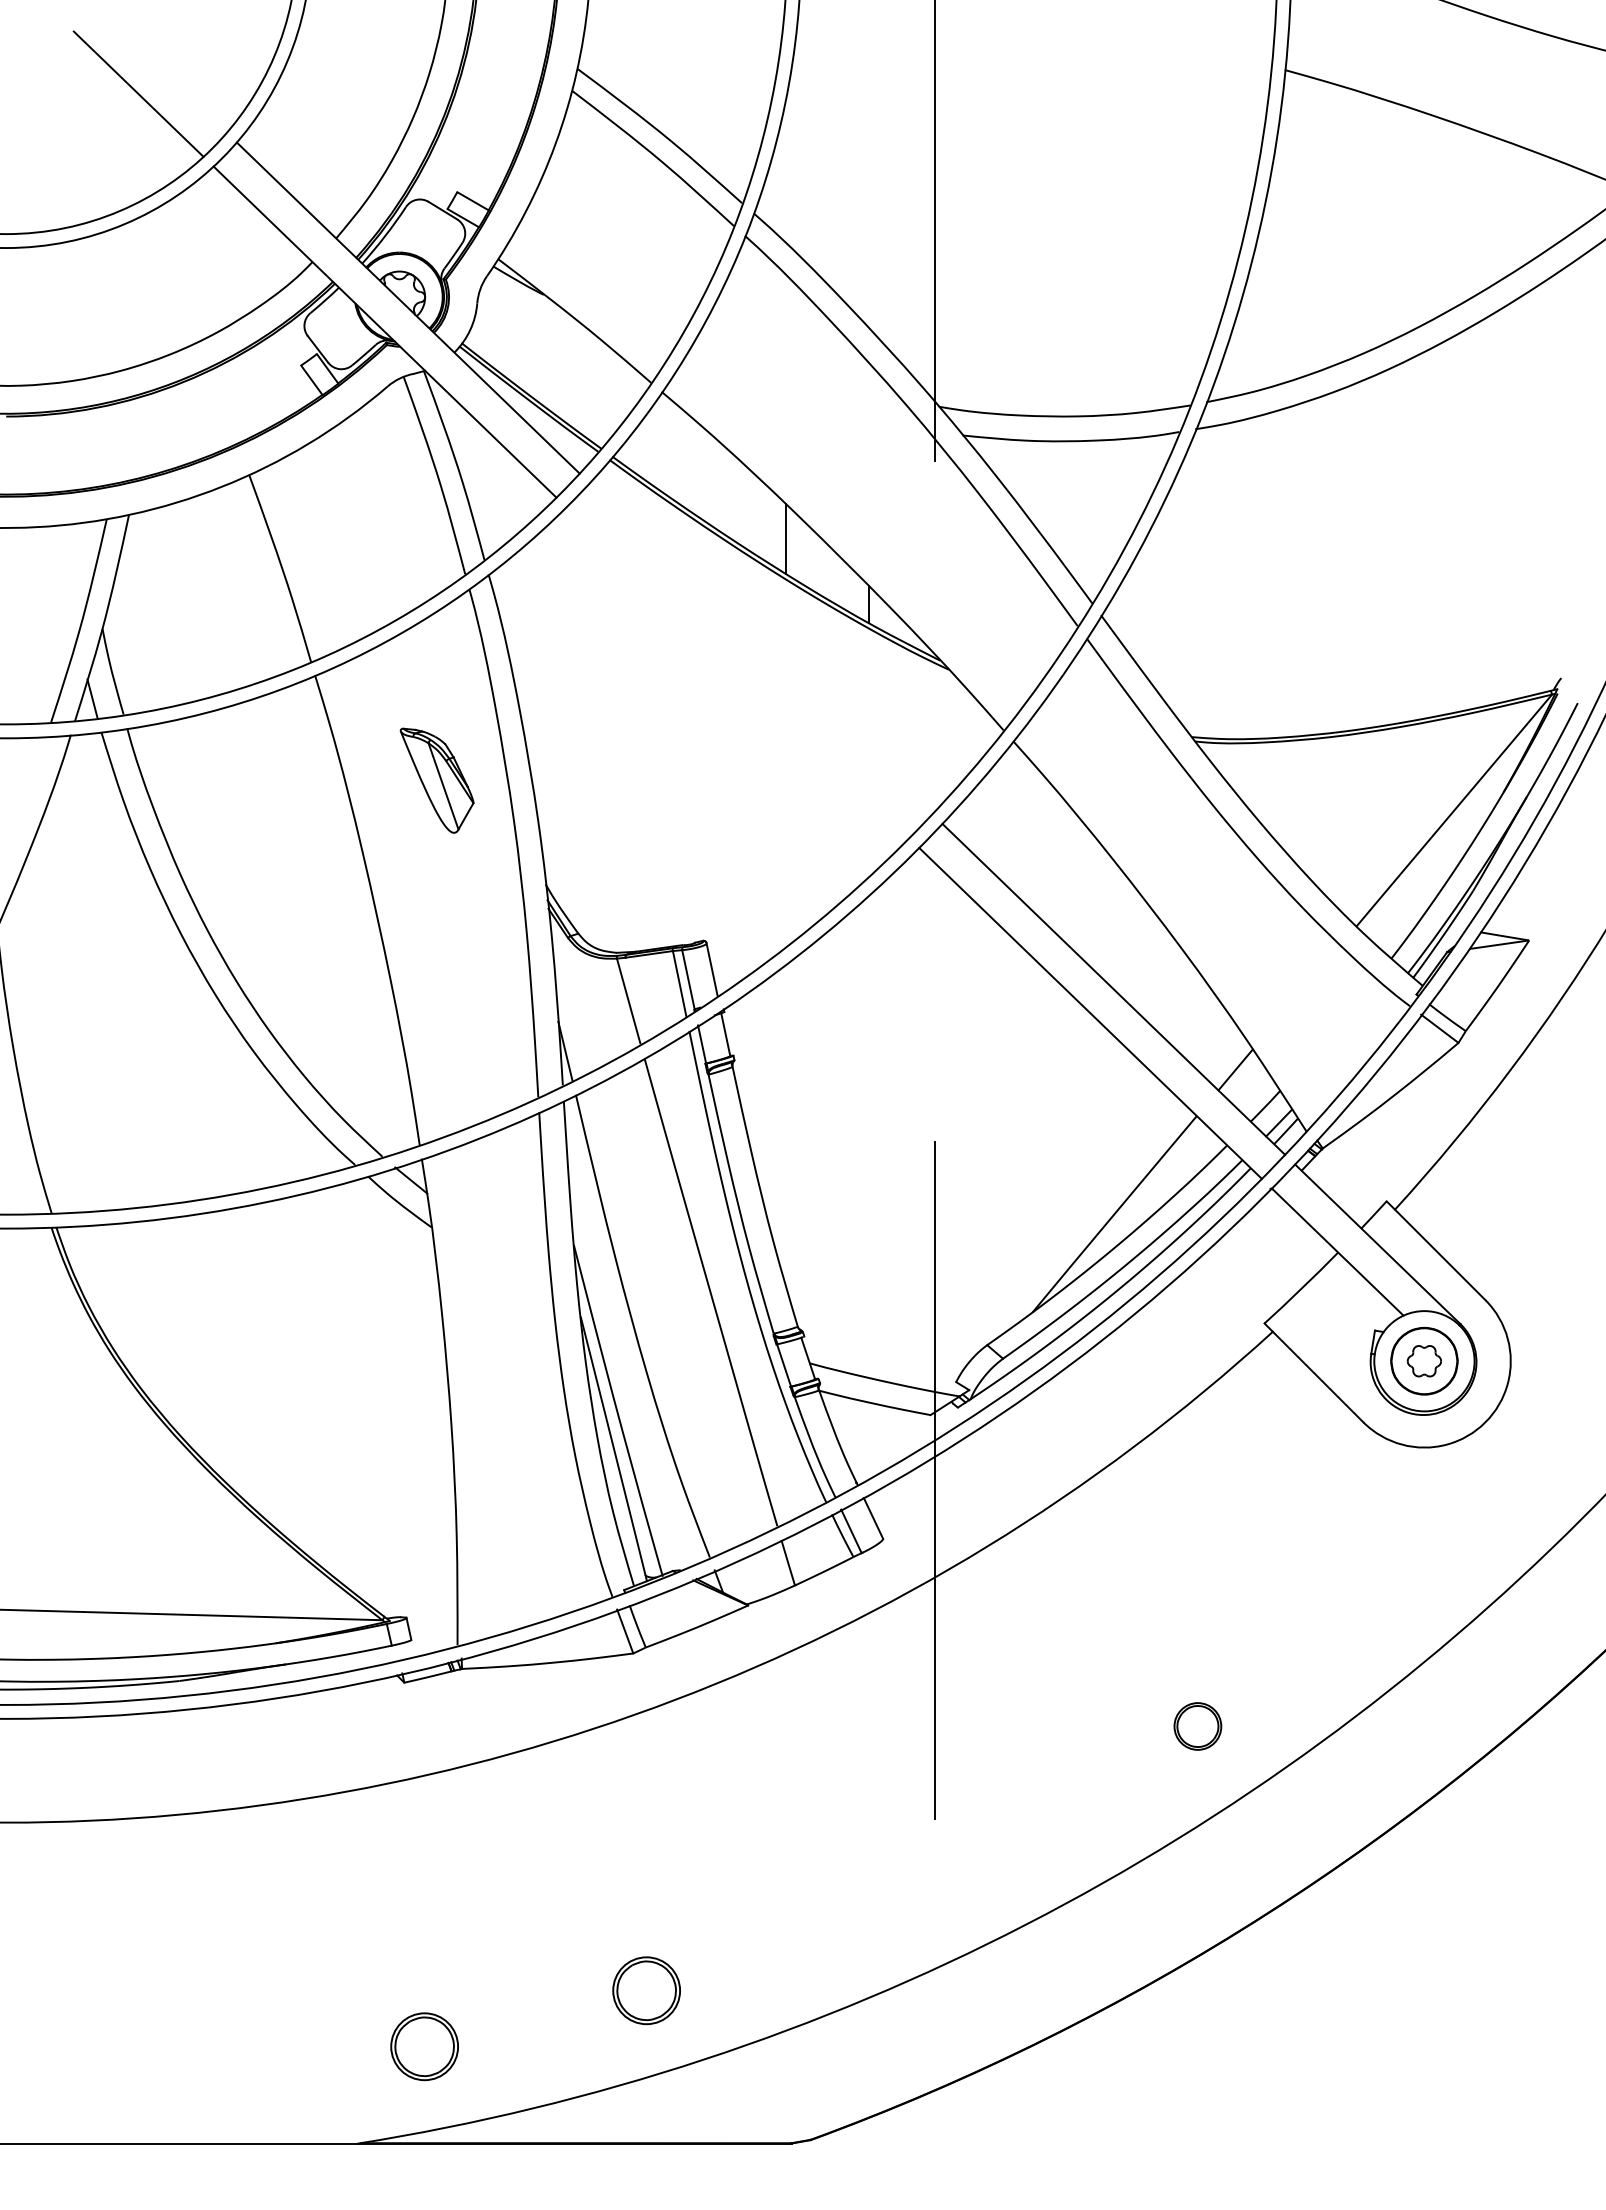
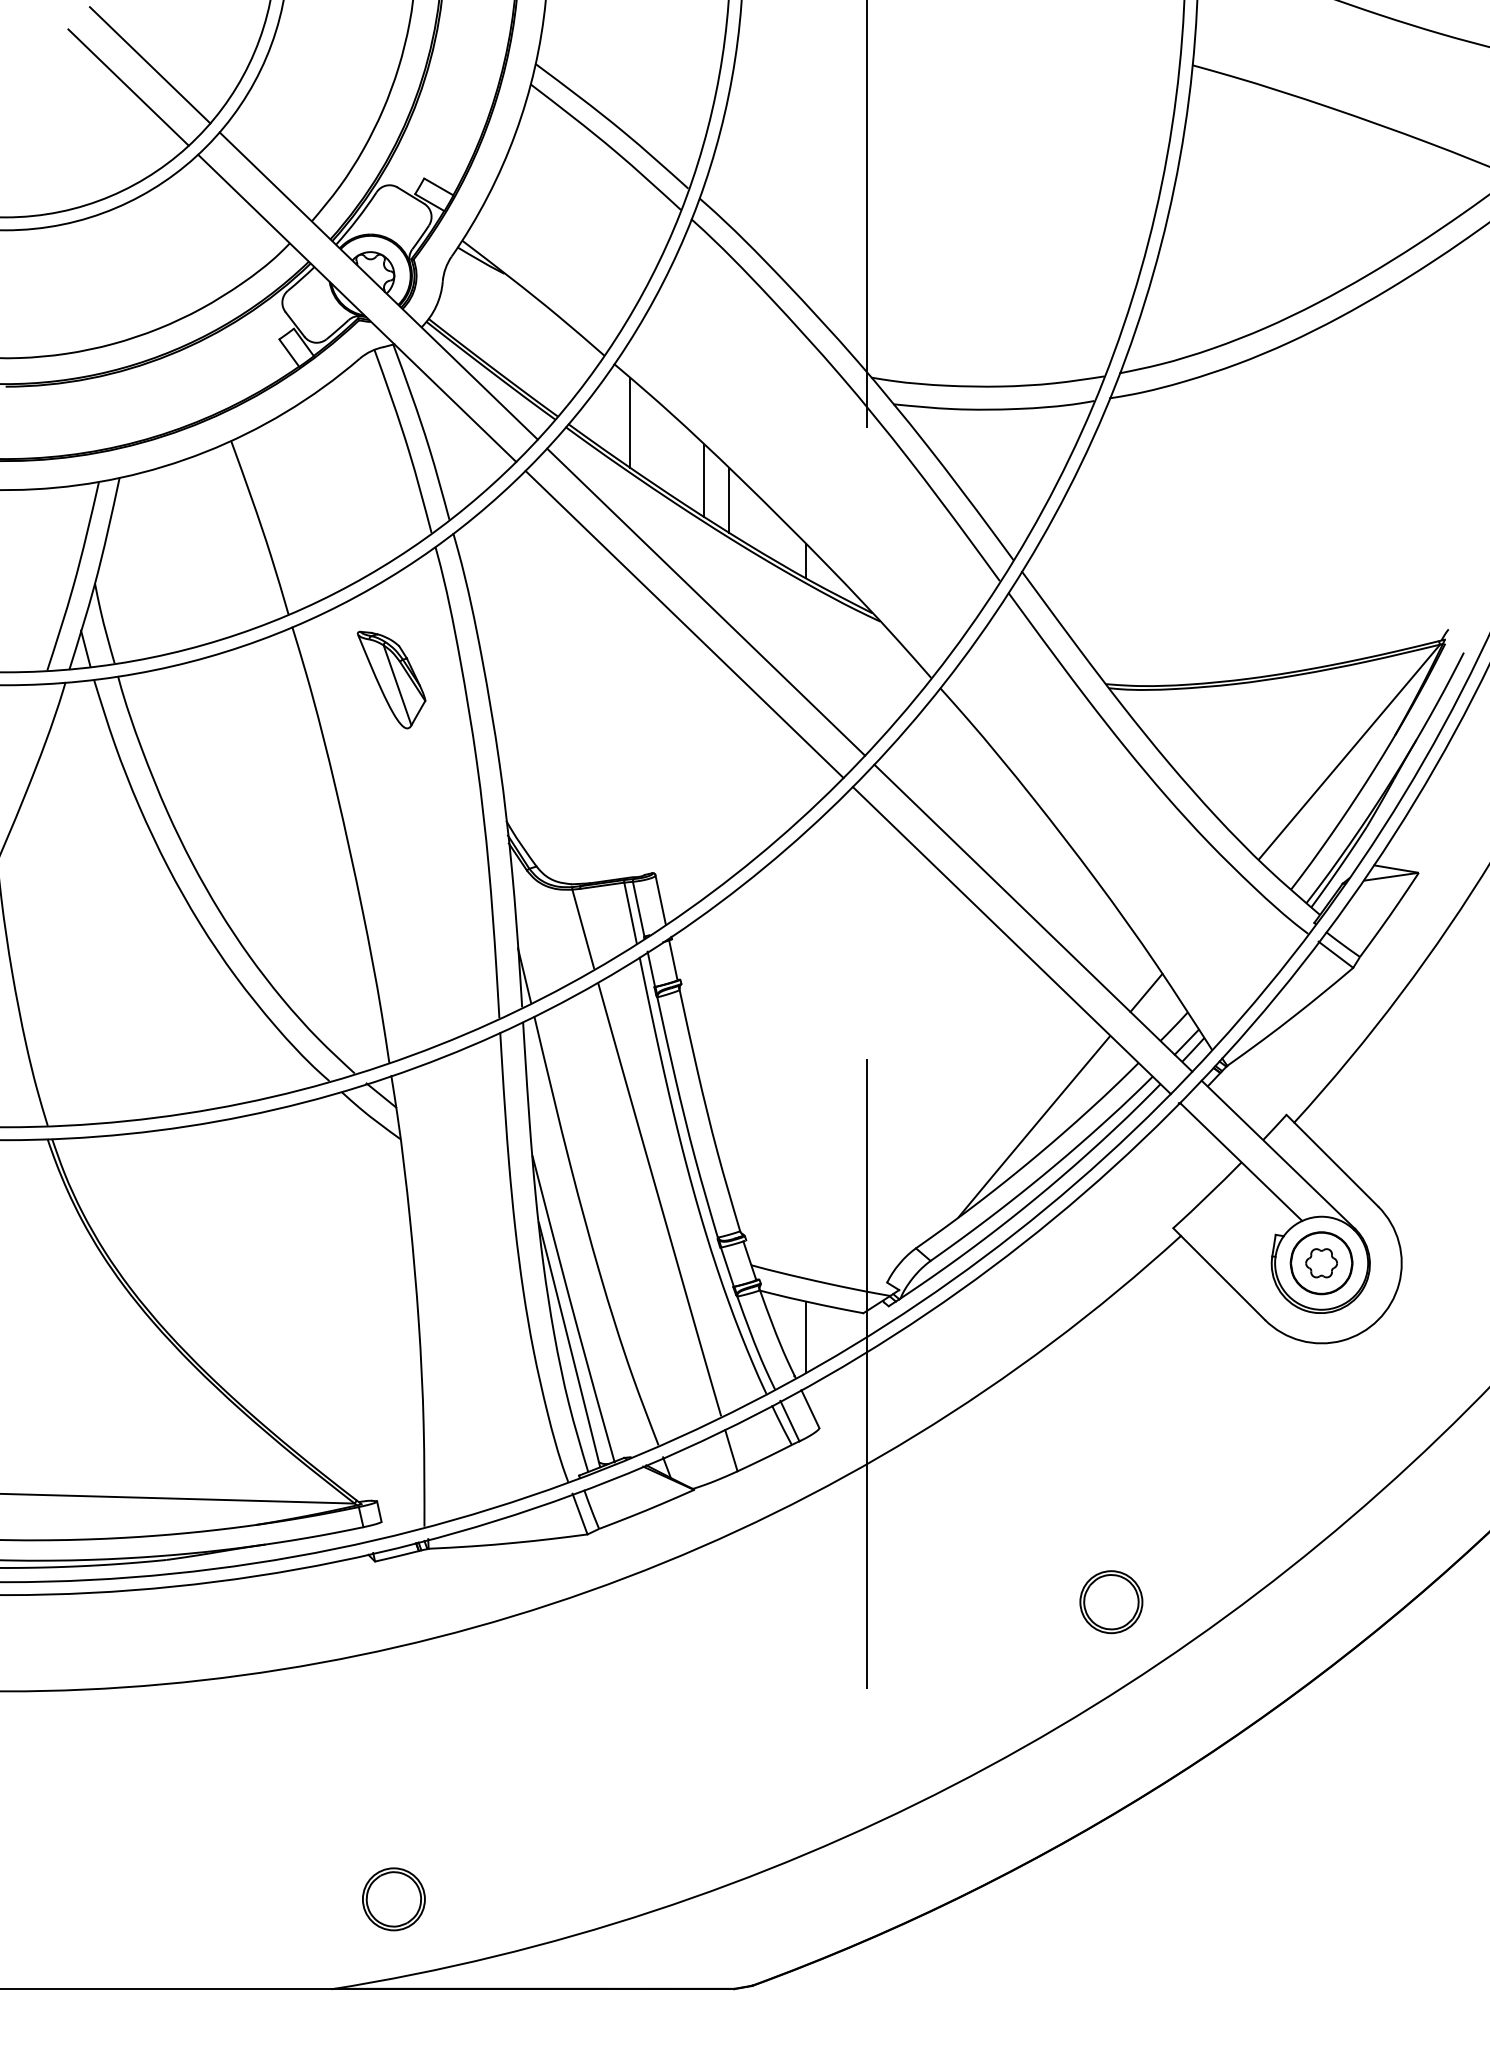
line: (161, 69) -> (149, 64), added
line: (679, 454) -> (630, 421), added
line: (758, 517) -> (703, 480), added
line: (760, 648) -> (705, 601), added
line: (737, 672) -> (684, 624), added
part: (436, 780) -> (391, 679), moved
line: (868, 1440) -> (805, 1336), added
part: (1197, 1726) -> (1111, 1602), size x1.43
part: (646, 1990) -> (599, 1847), removed

